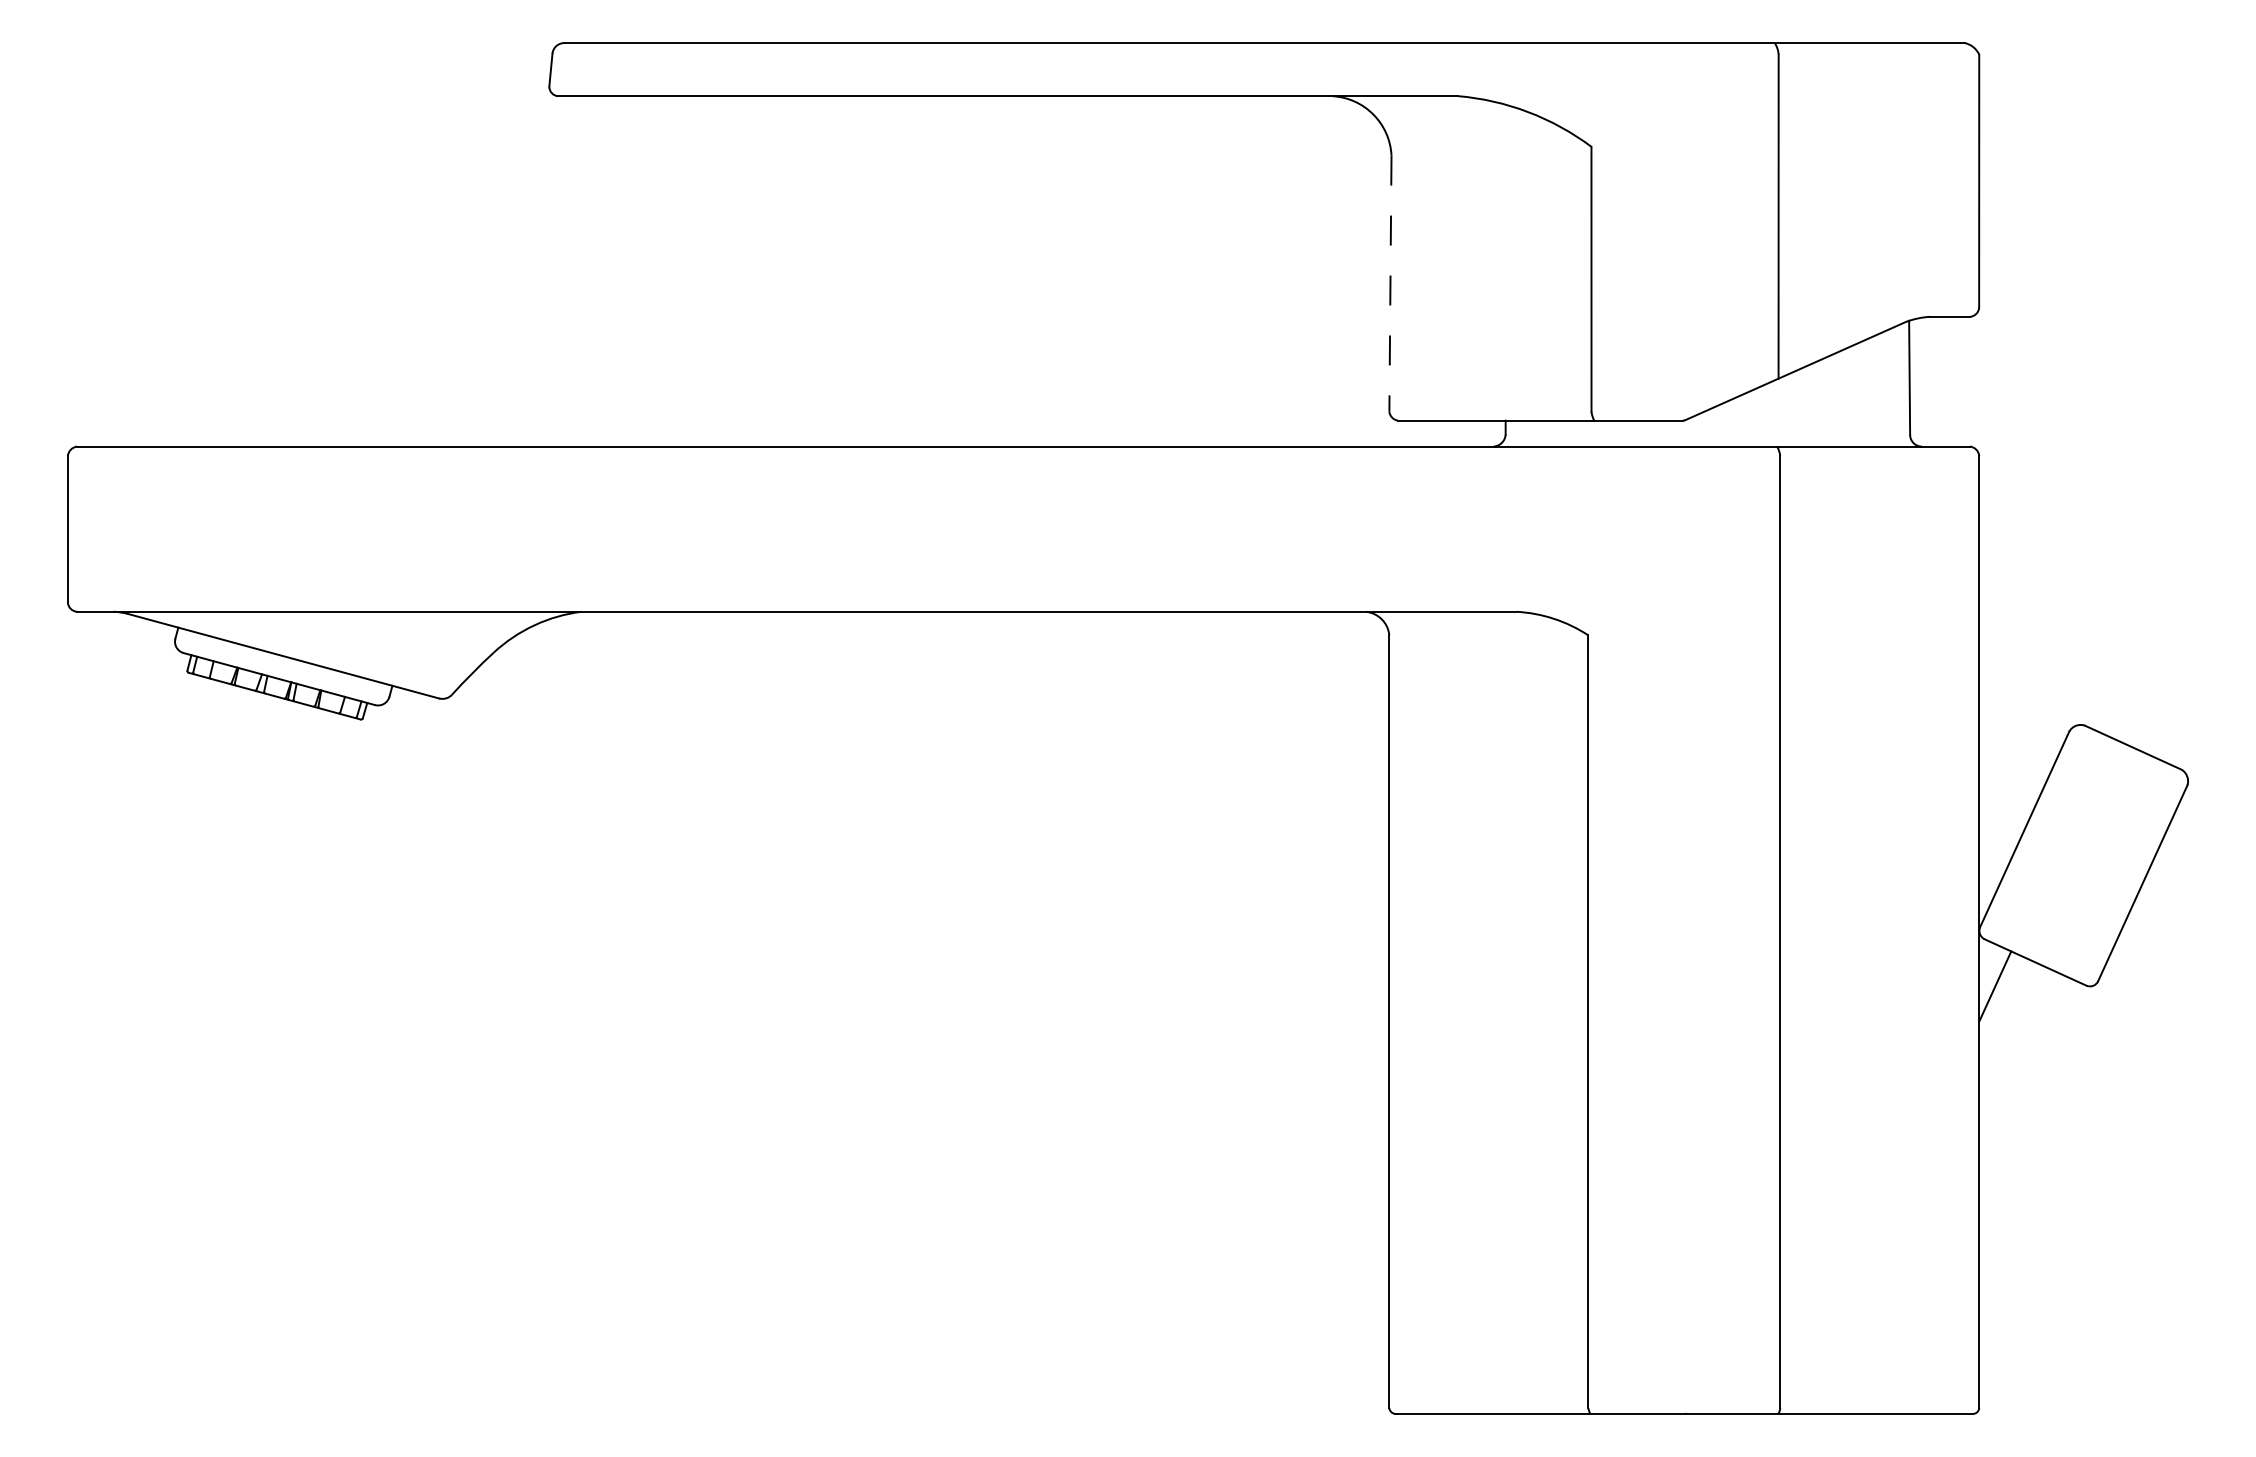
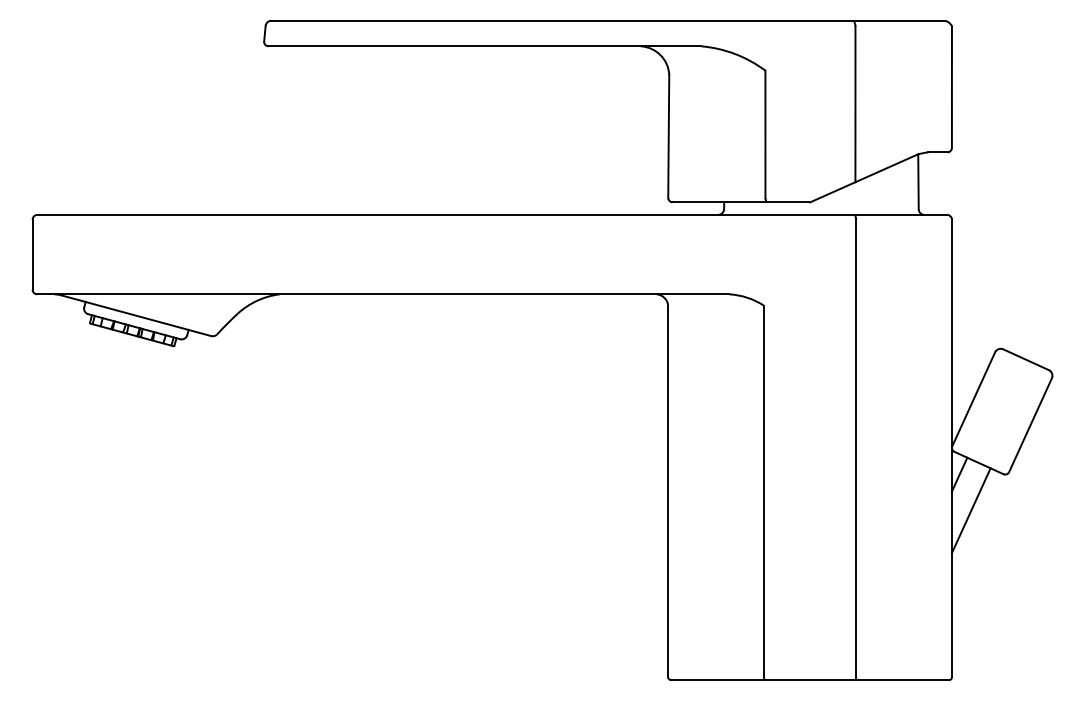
line: (1389, 283) -> (668, 136), dashed -> solid
line: (2017, 1061) -> (970, 510), added

